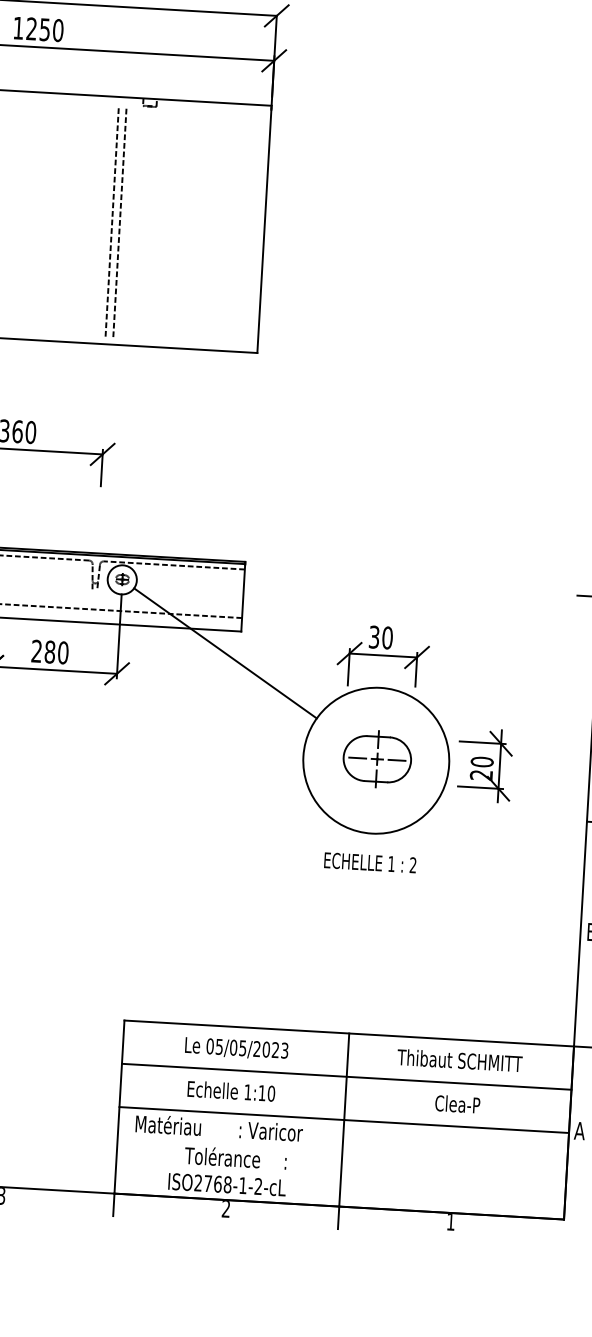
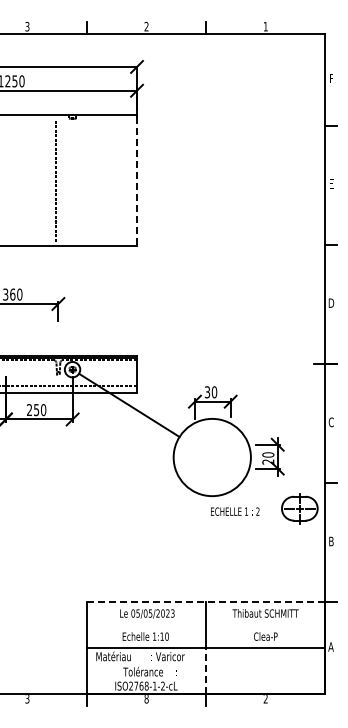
line: (120, 221) -> (60, 180), removed
line: (265, 231) -> (137, 181), solid -> dashed
text: (49, 652) -> (36, 410), 280 -> 250
part: (376, 758) -> (299, 508), moved
text: (370, 862) -> (235, 511), moved
line: (347, 1033) -> (205, 602), solid -> dashed
line: (347, 1076) -> (206, 625), removed
line: (342, 1163) -> (206, 671), solid -> dashed
text: (225, 1209) -> (146, 699), 2 -> 8
text: (450, 1222) -> (265, 699), 1 -> 2

